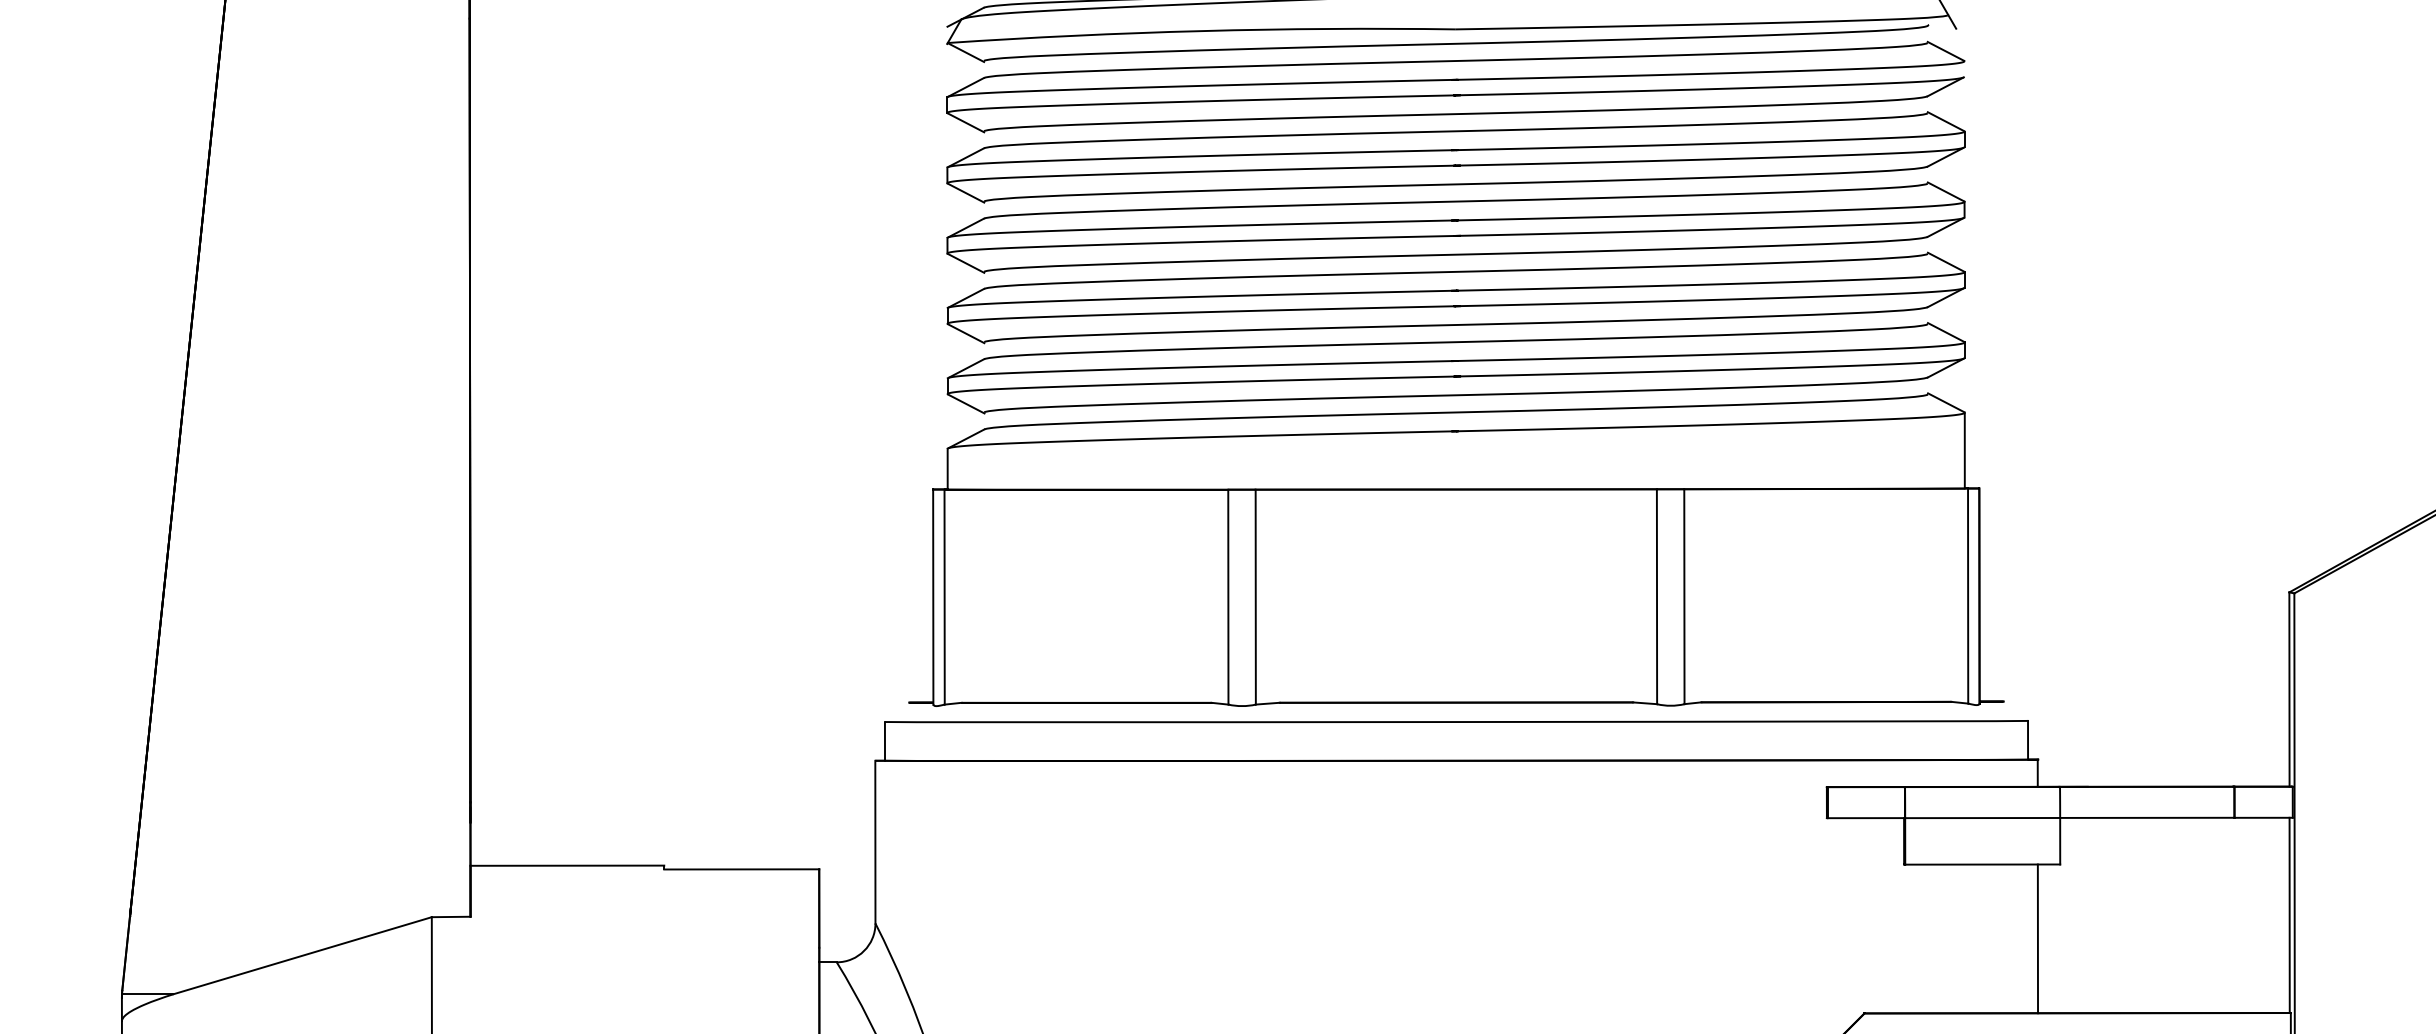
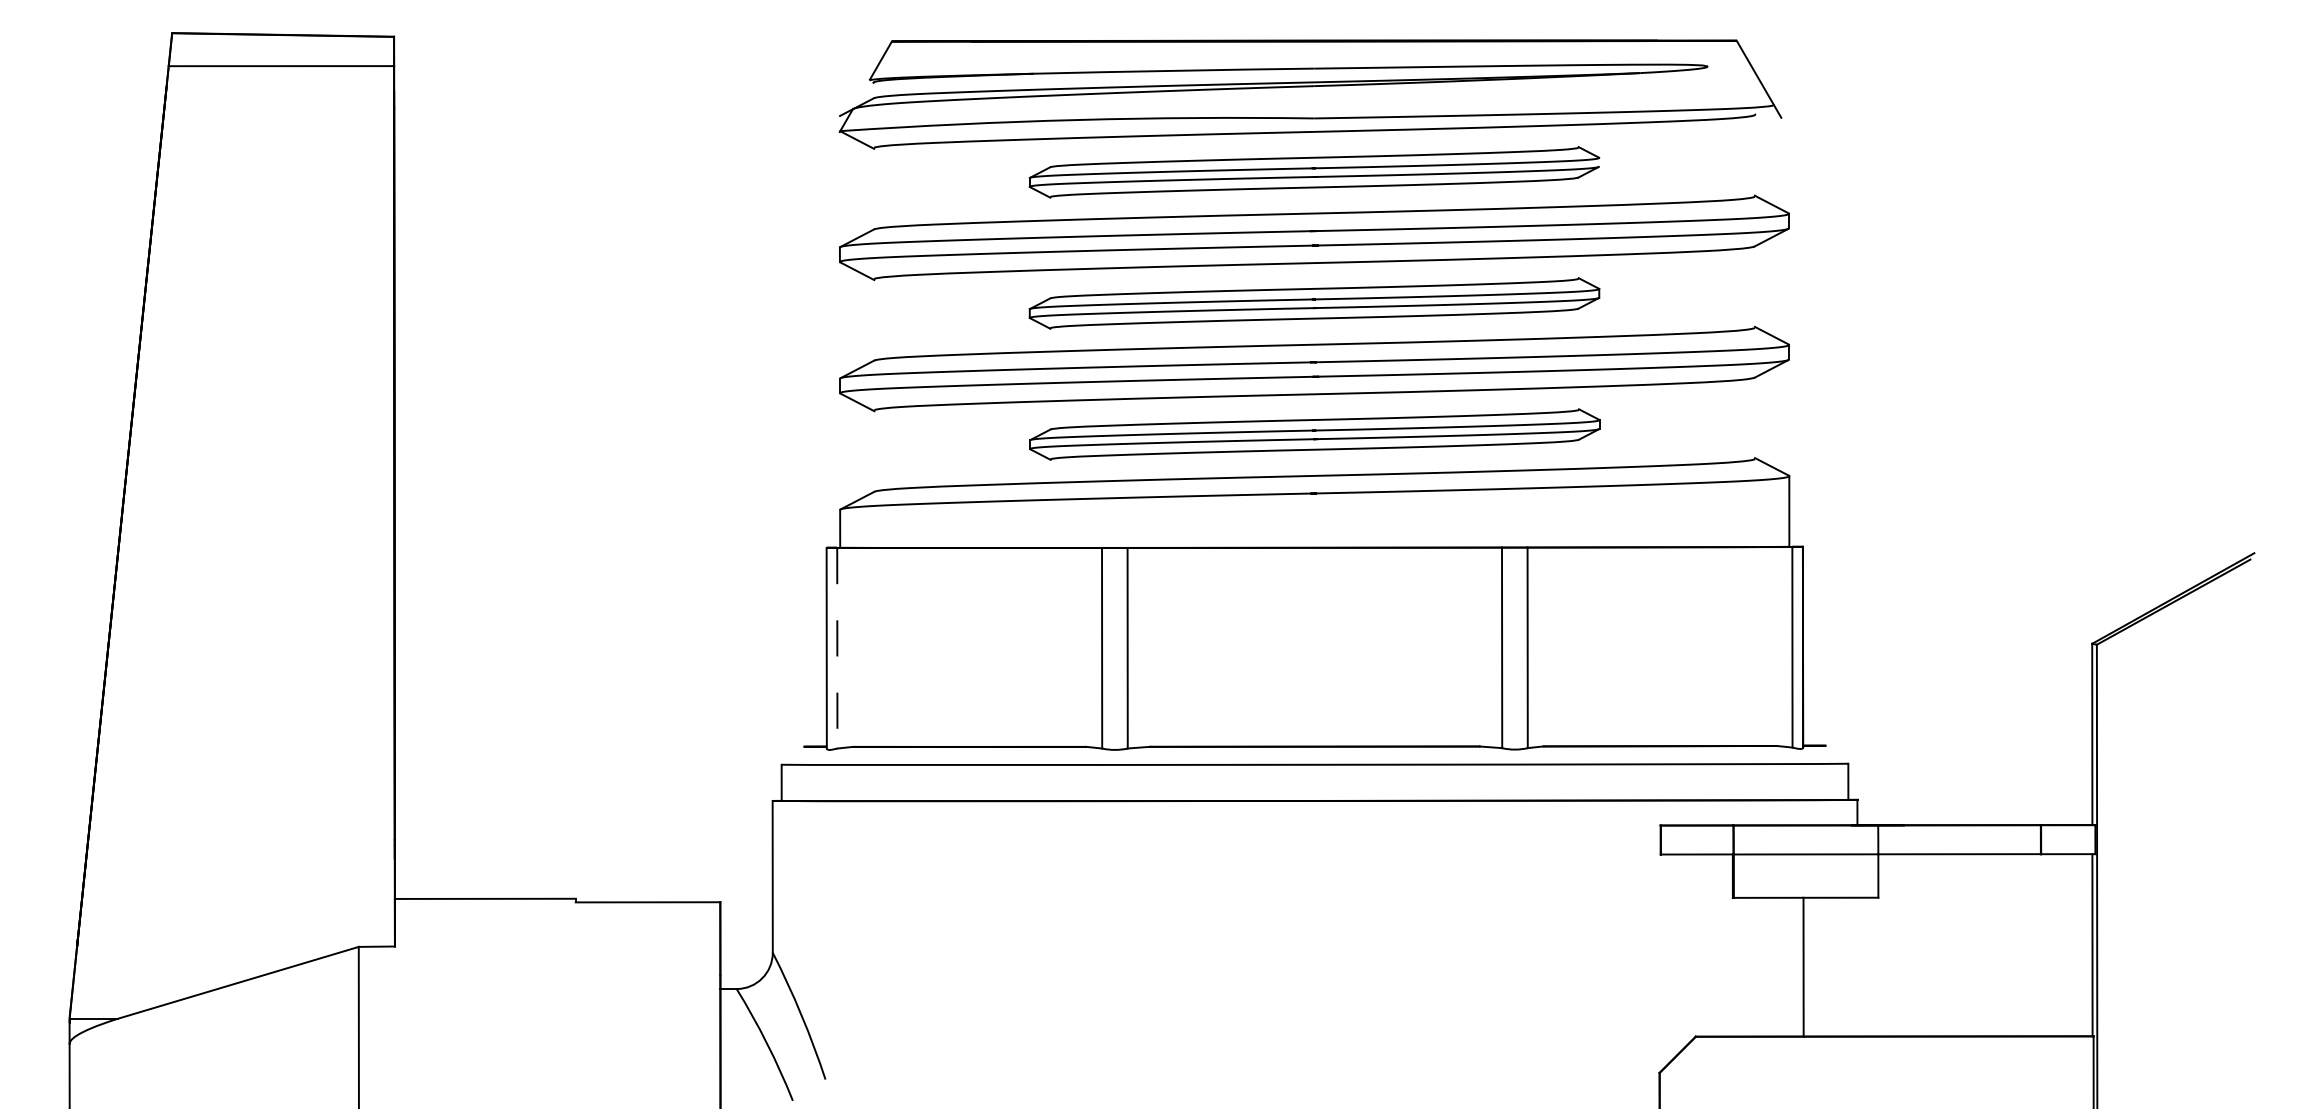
part: (1455, 87) -> (1314, 172), size x0.6
part: (1455, 227) -> (1314, 303), size x0.6
part: (1455, 368) -> (1314, 434), size x0.6
line: (944, 597) -> (837, 648), solid -> dashed
line: (2037, 938) -> (1803, 966), moved

